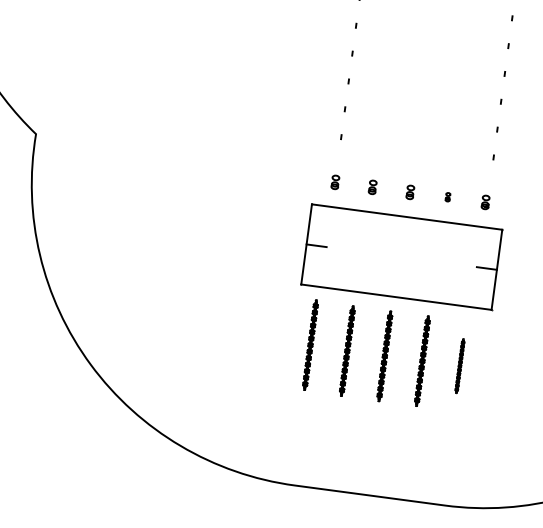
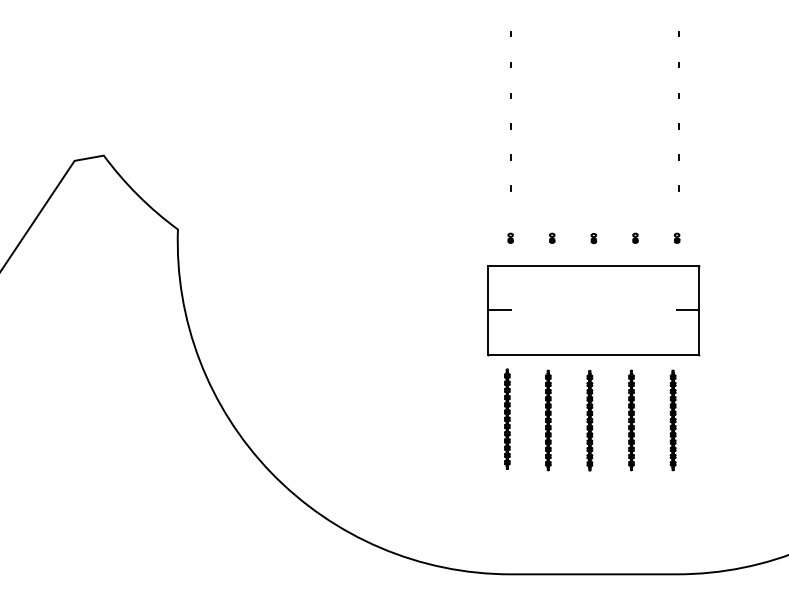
part: (335, 181) -> (510, 237), size x0.62
part: (373, 186) -> (552, 237), size x0.62
part: (410, 192) -> (593, 238), size x0.62
part: (485, 201) -> (676, 237), size x0.62
part: (459, 366) -> (672, 420), size x1.67

